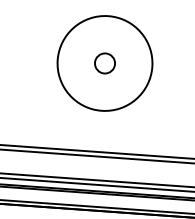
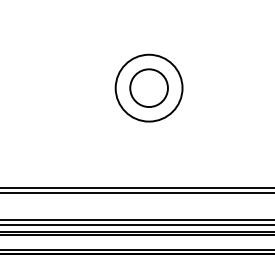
circle: (104, 62) -> (148, 87), size x0.62
circle: (104, 63) -> (148, 88), size x1.67

